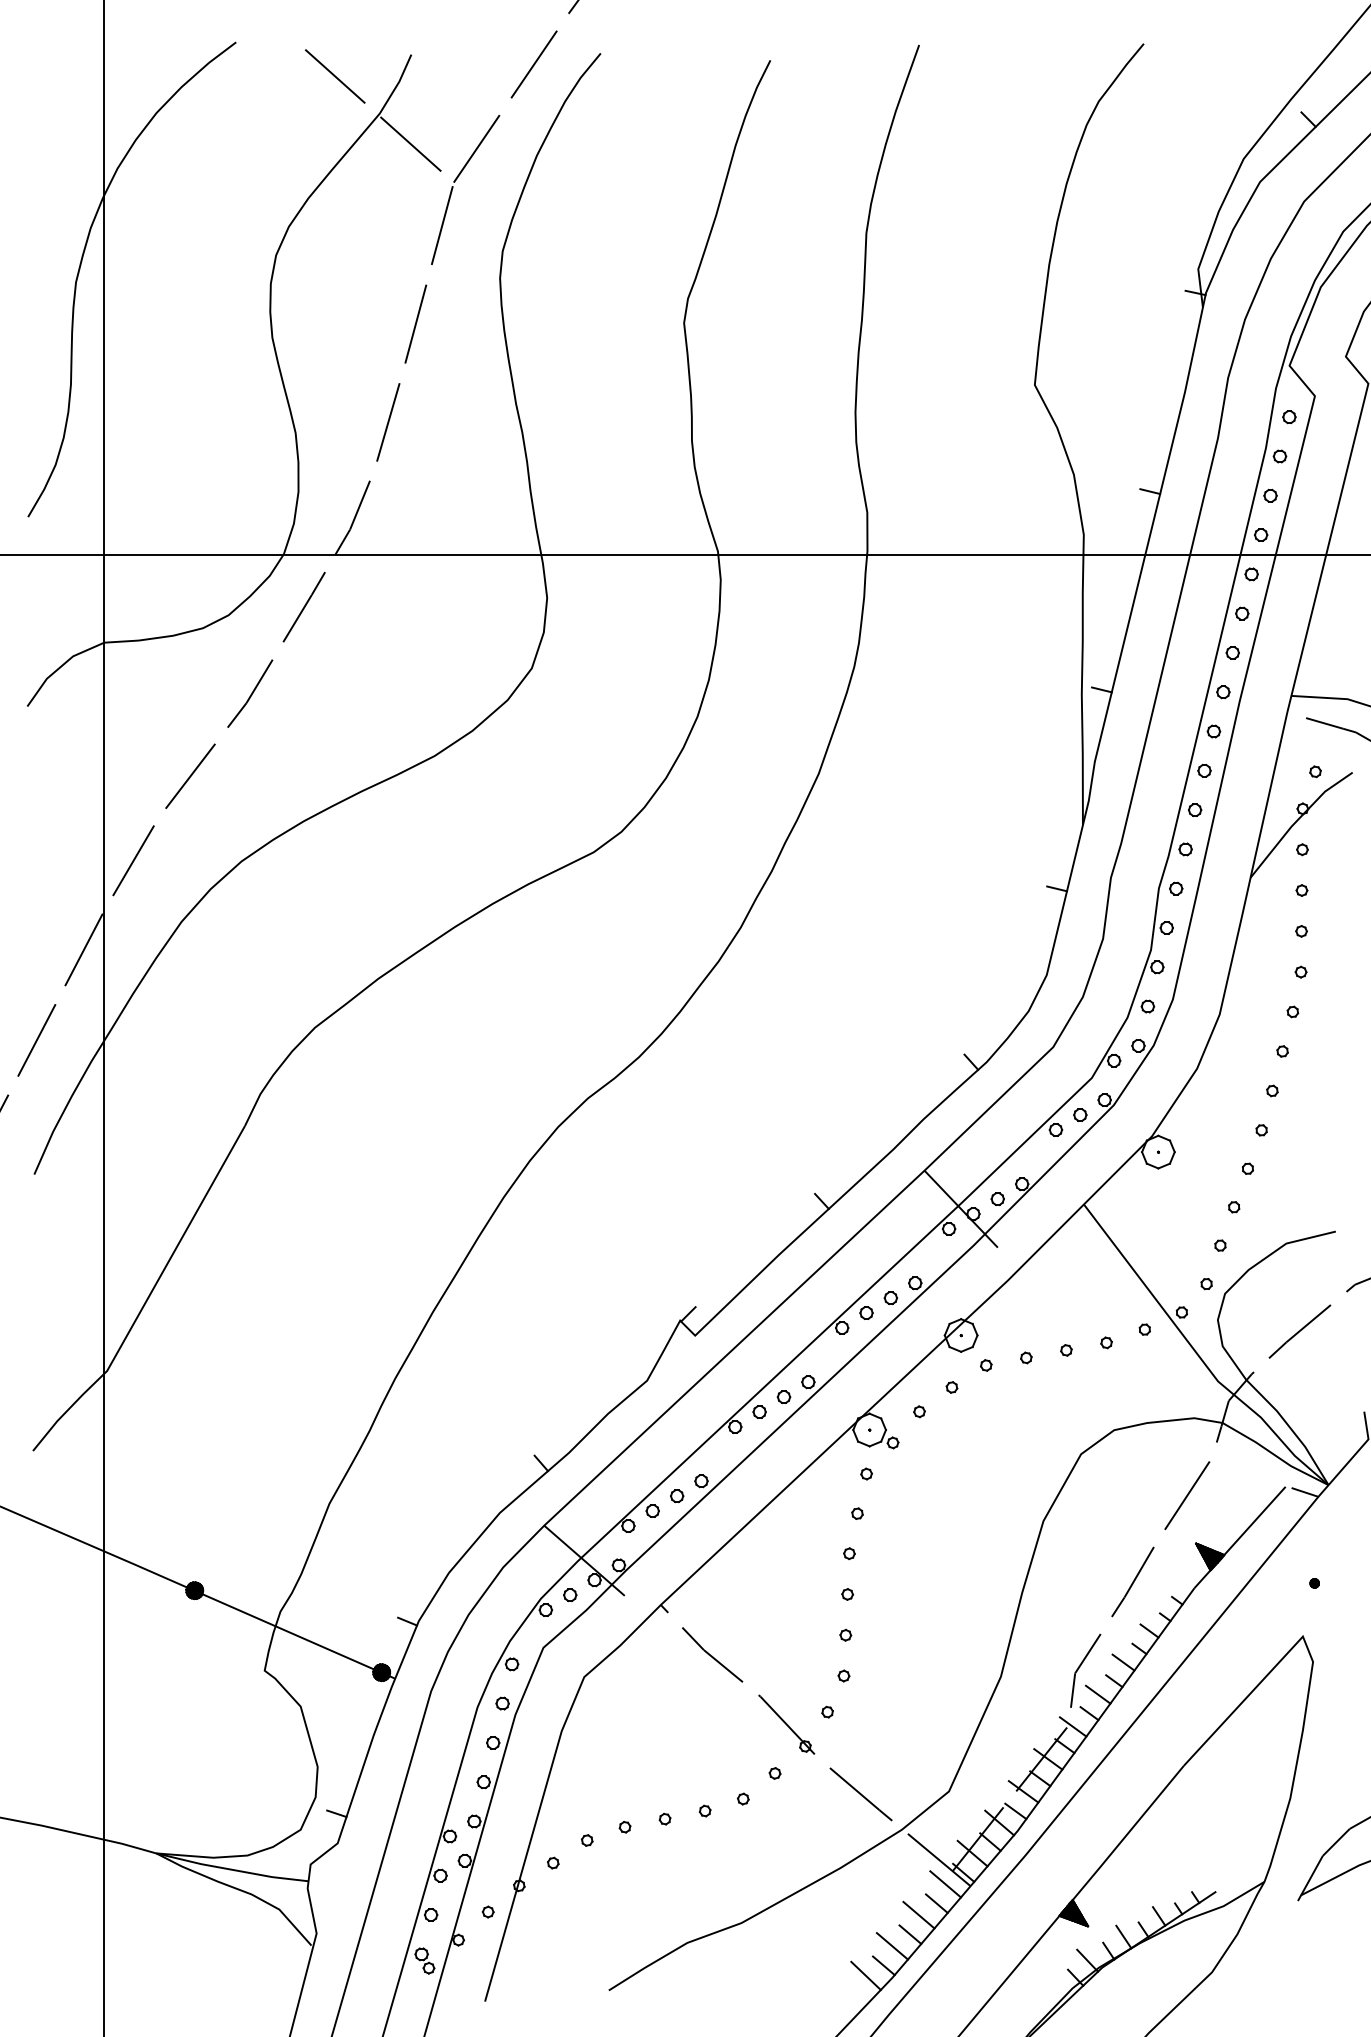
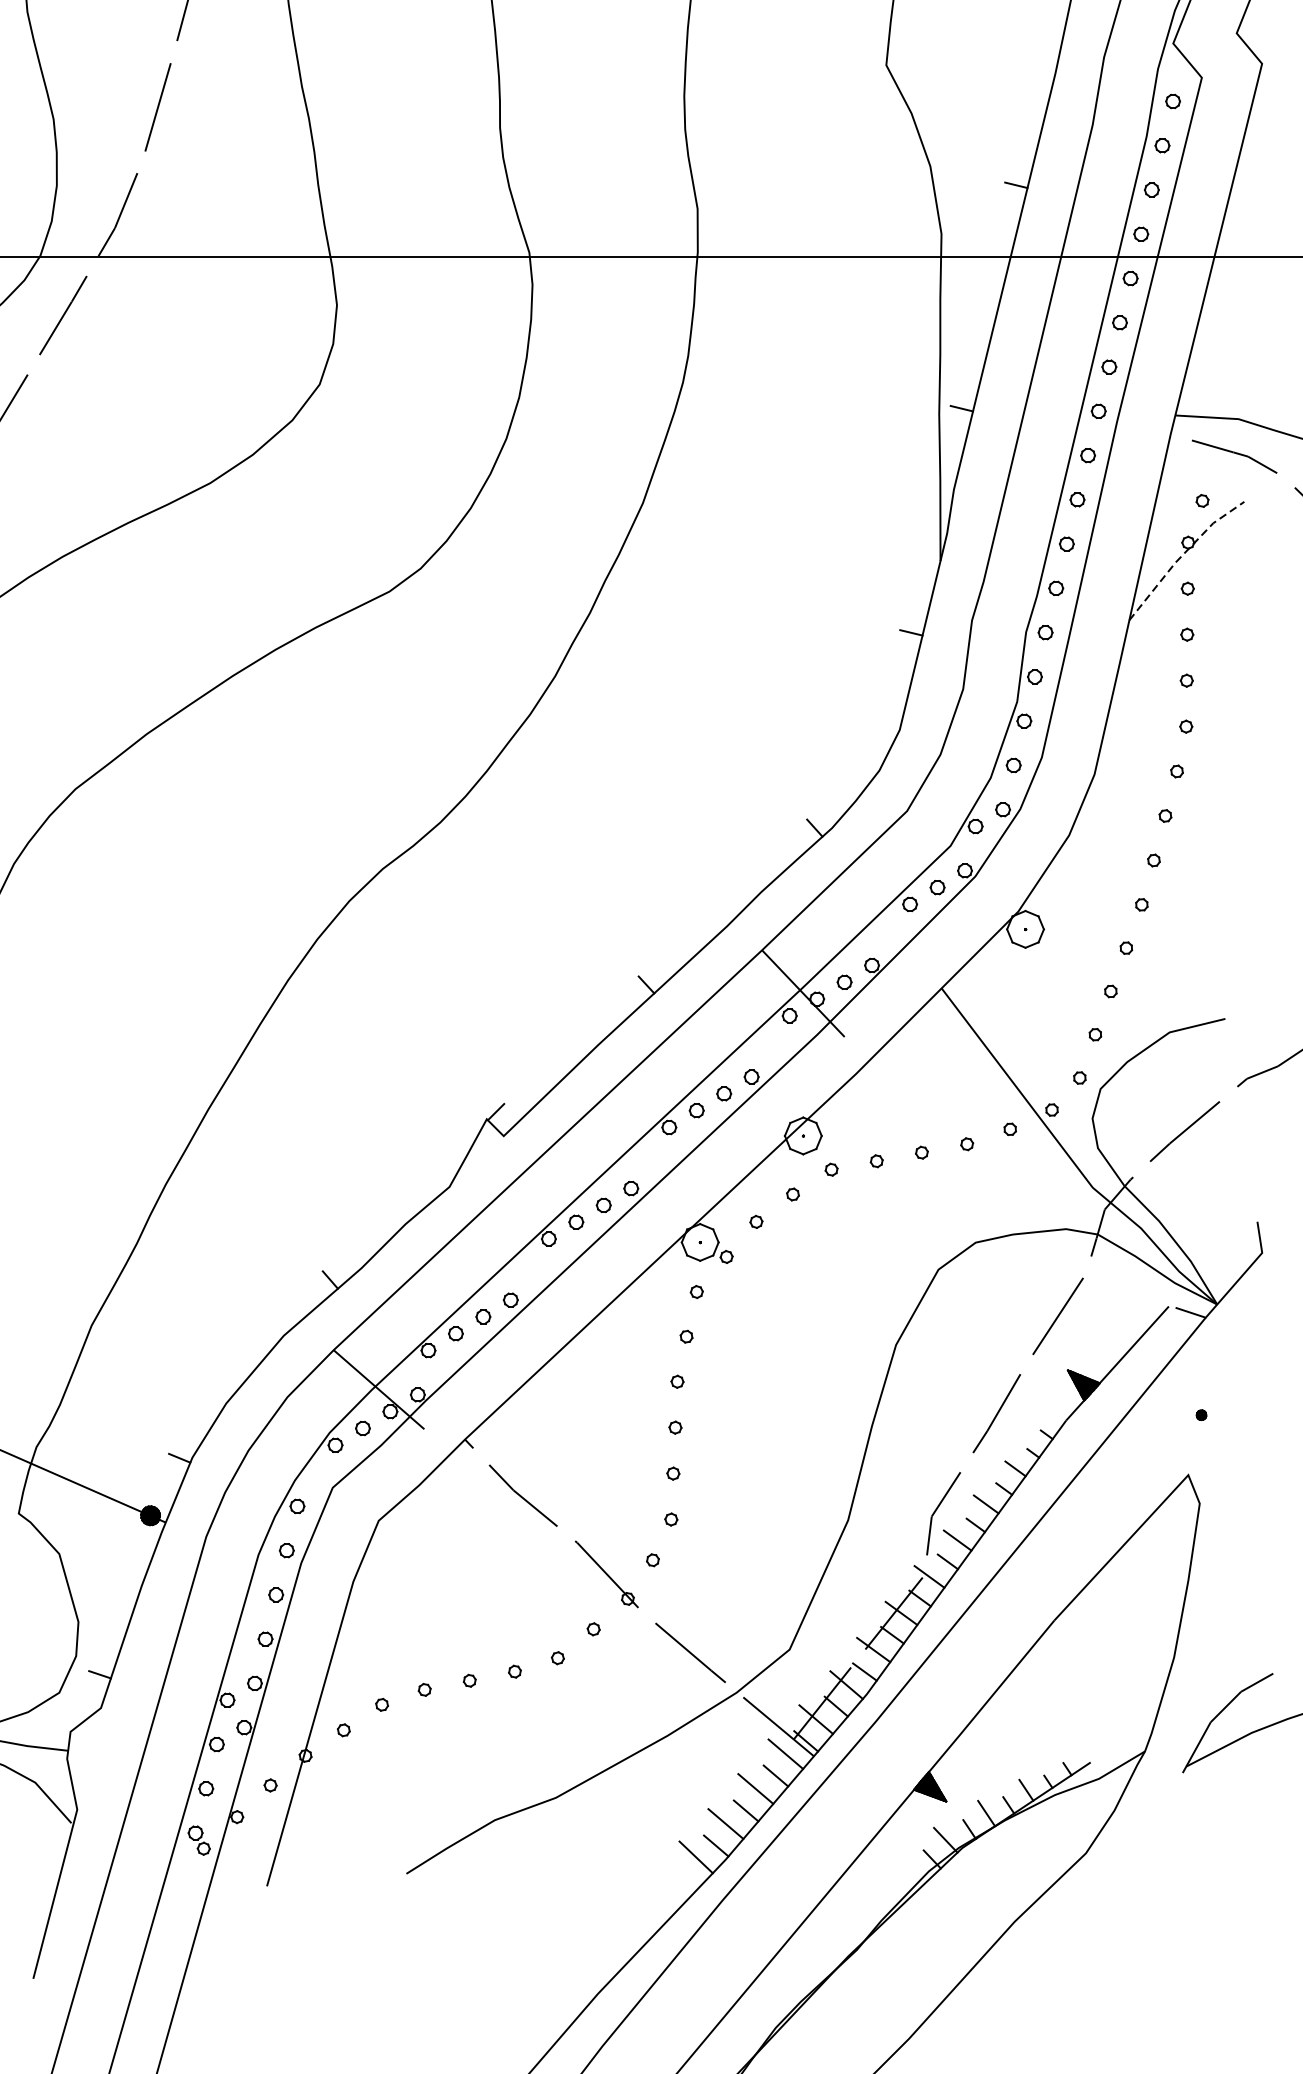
line: (1297, 820) -> (1182, 555), solid -> dashed

